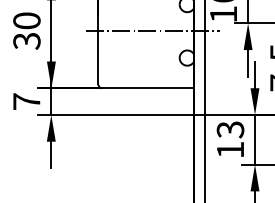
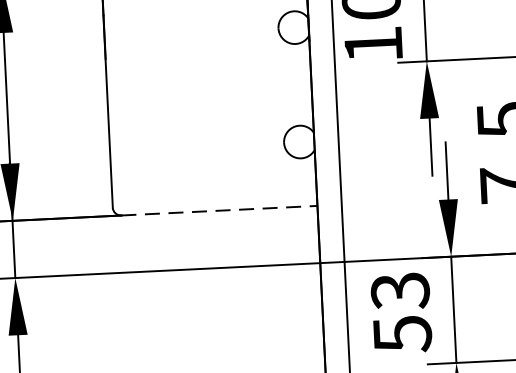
line: (152, 30) -> (223, 86), removed
line: (147, 88) -> (218, 211), solid -> dashed
text: (230, 149) -> (402, 333), 13 -> 53

